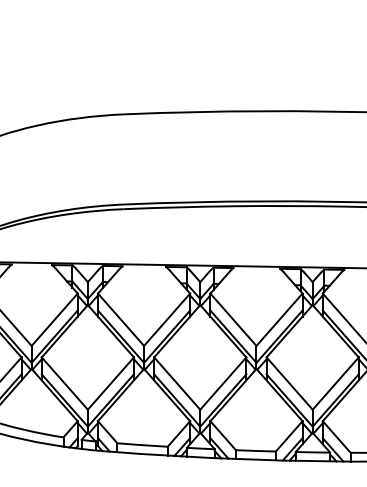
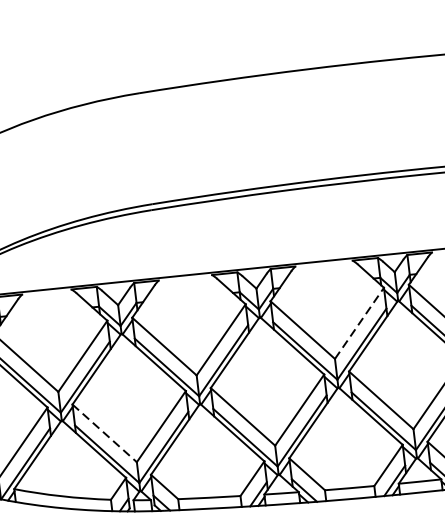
line: (279, 319) -> (359, 323), solid -> dashed
line: (64, 383) -> (104, 433), solid -> dashed

